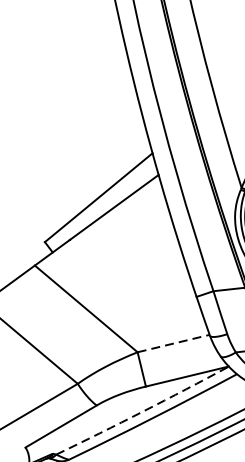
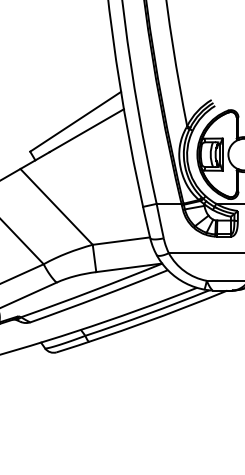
line: (173, 344) -> (121, 241), dashed -> solid
arc: (142, 411) -> (91, 291), dashed -> solid

